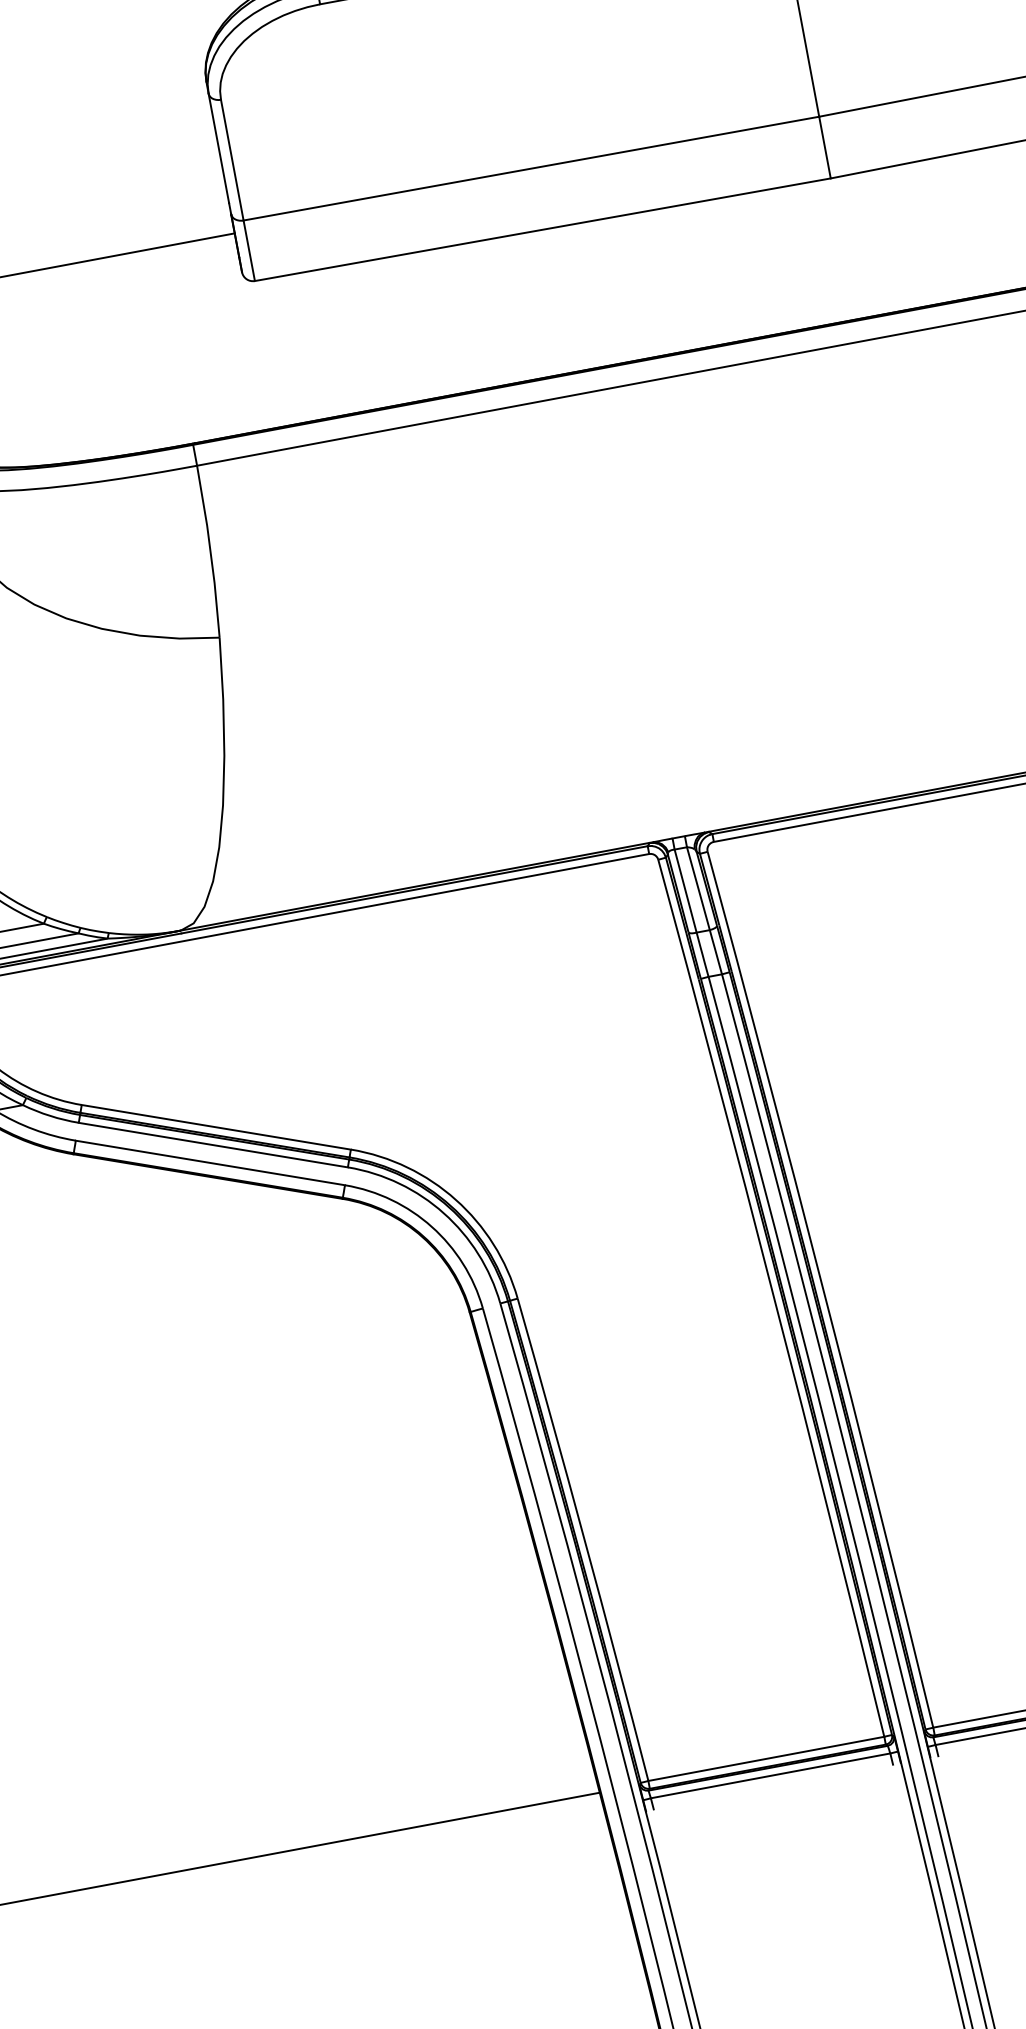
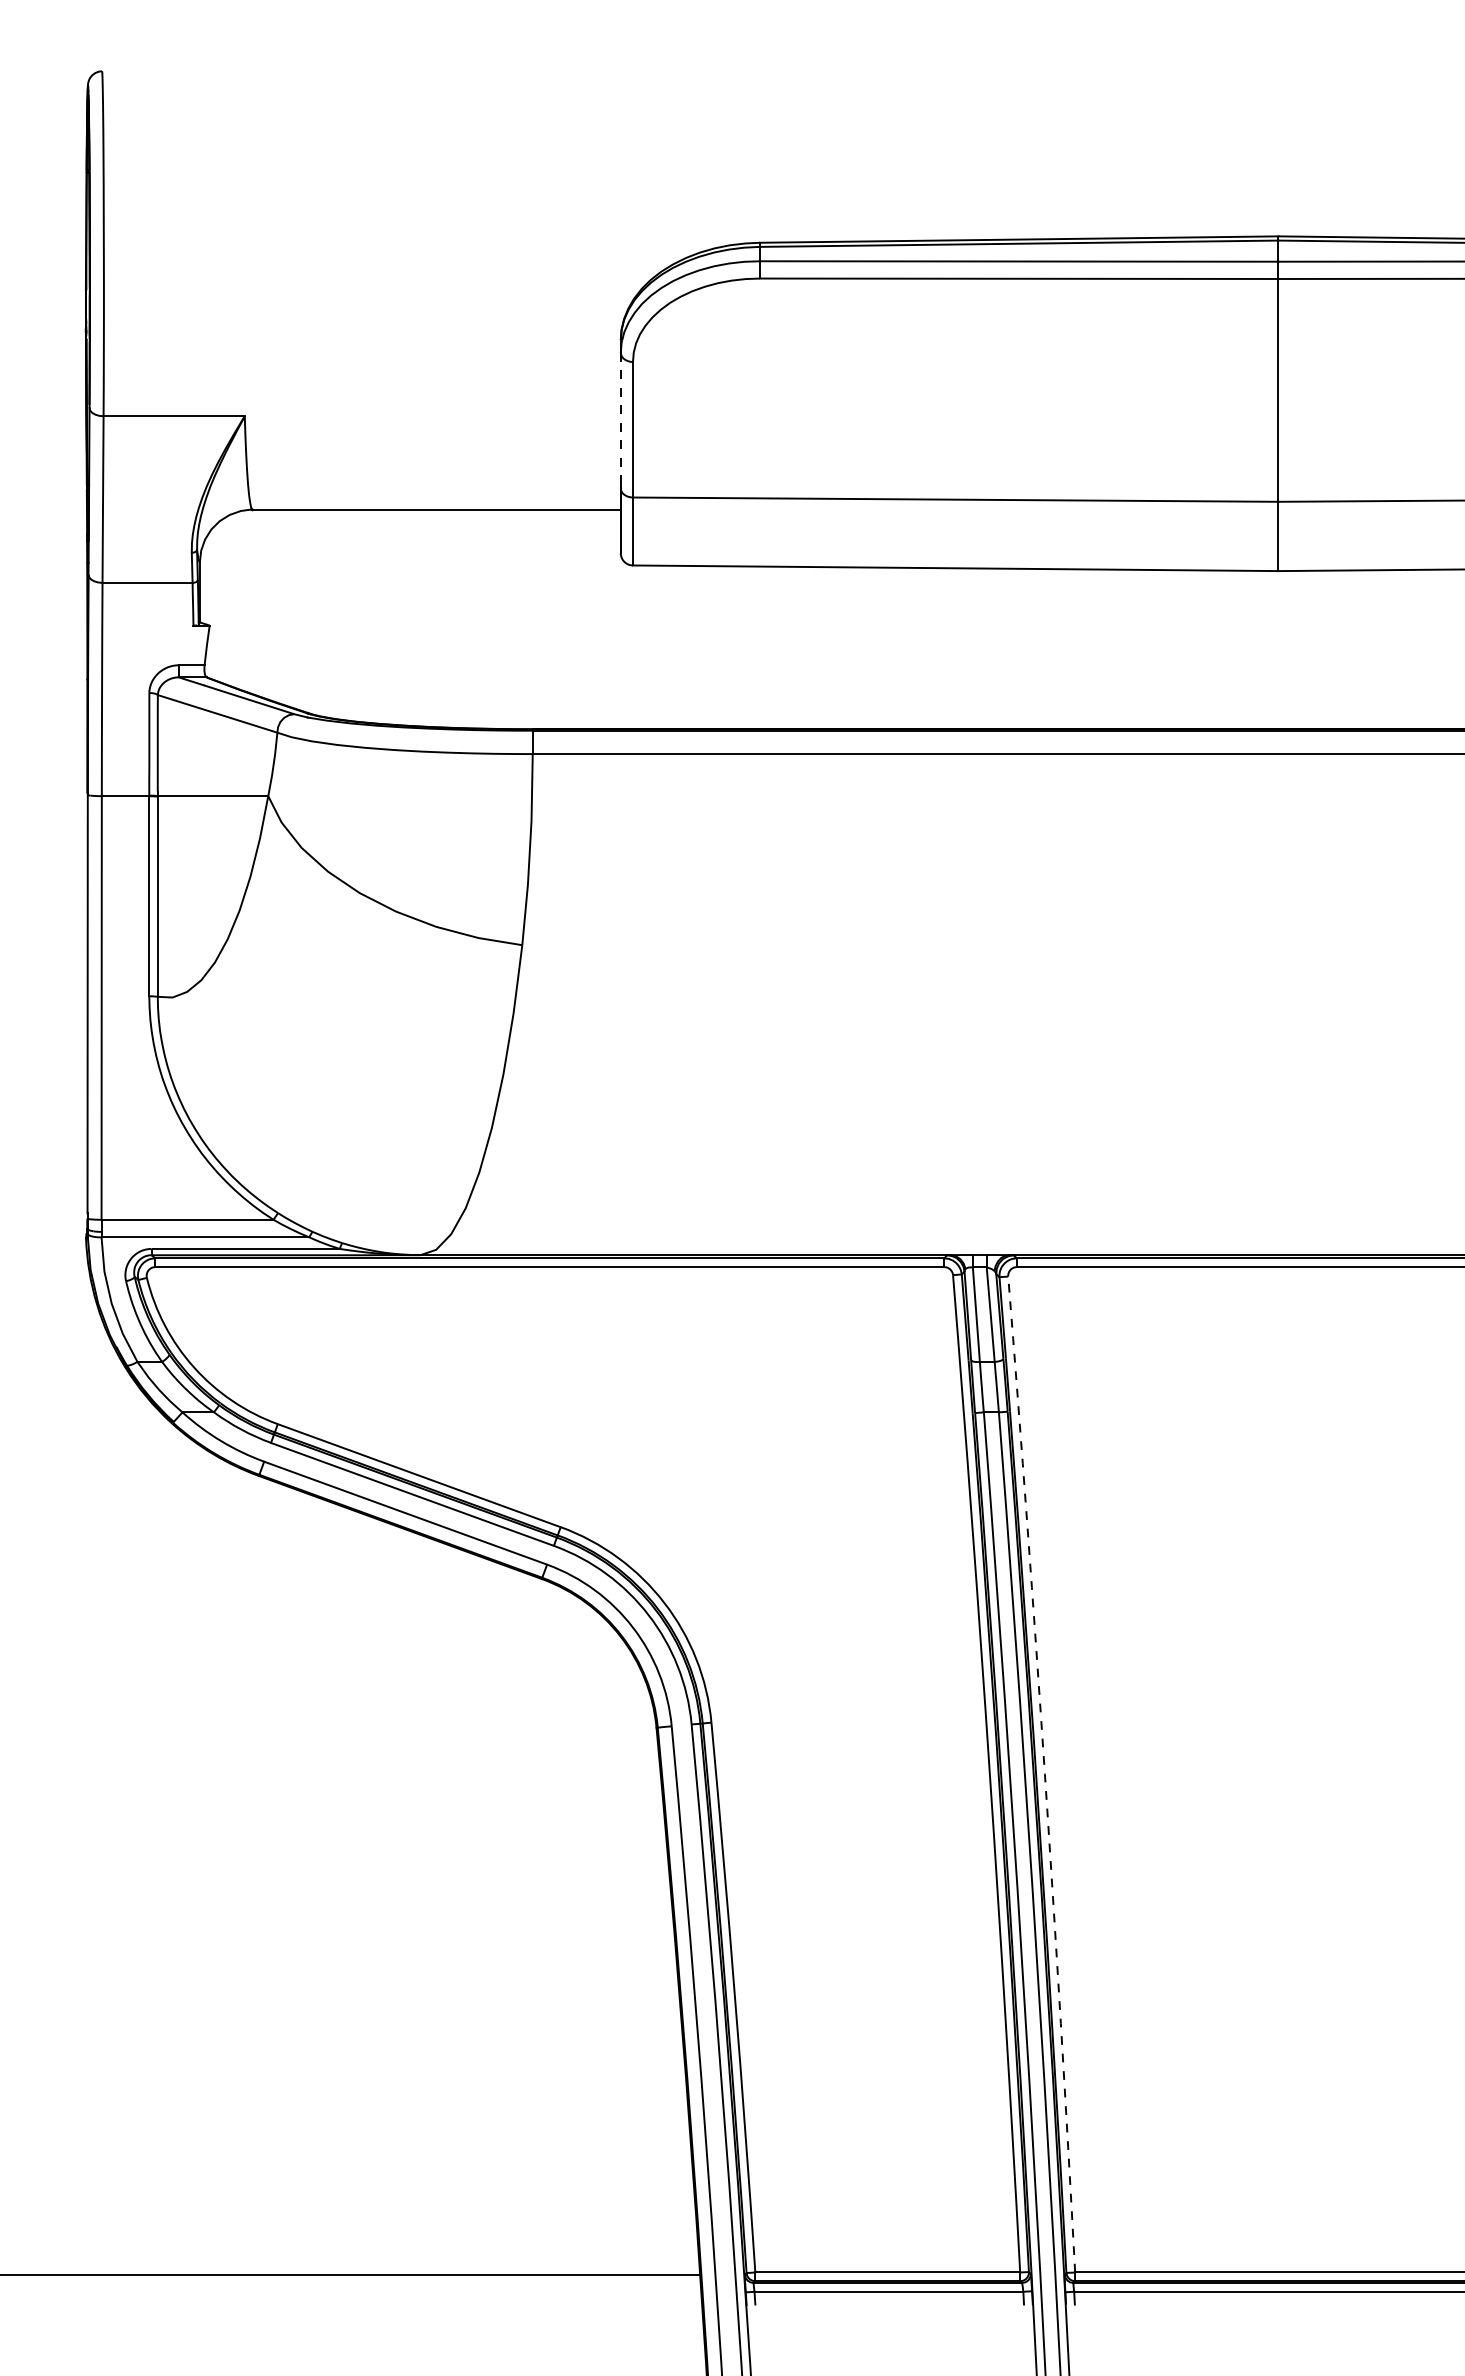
line: (218, 148) -> (620, 414), solid -> dashed
arc: (822, 1289) -> (1044, 1774), solid -> dashed

